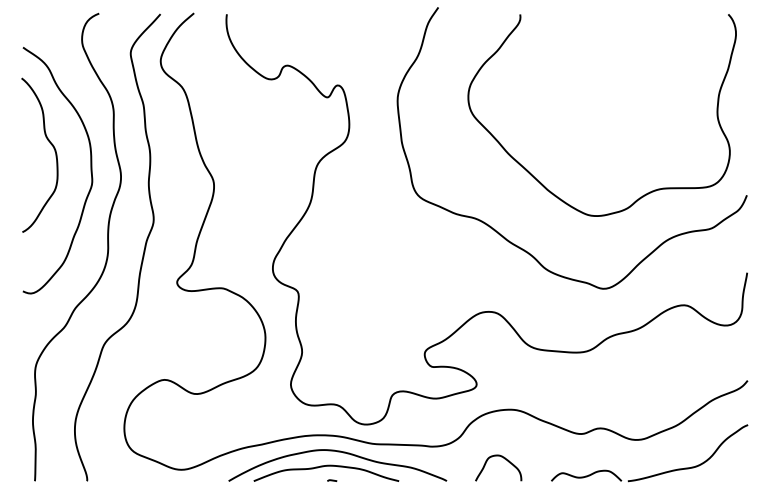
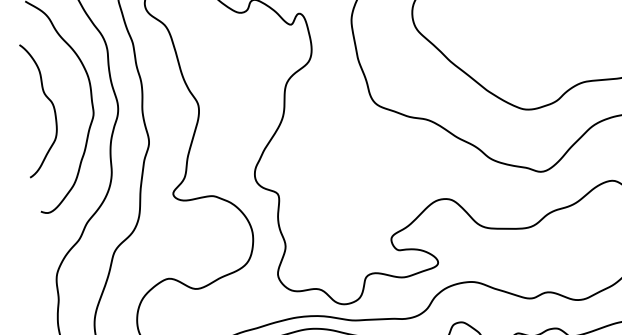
curve: (50, 144) -> (48, 100), moved

